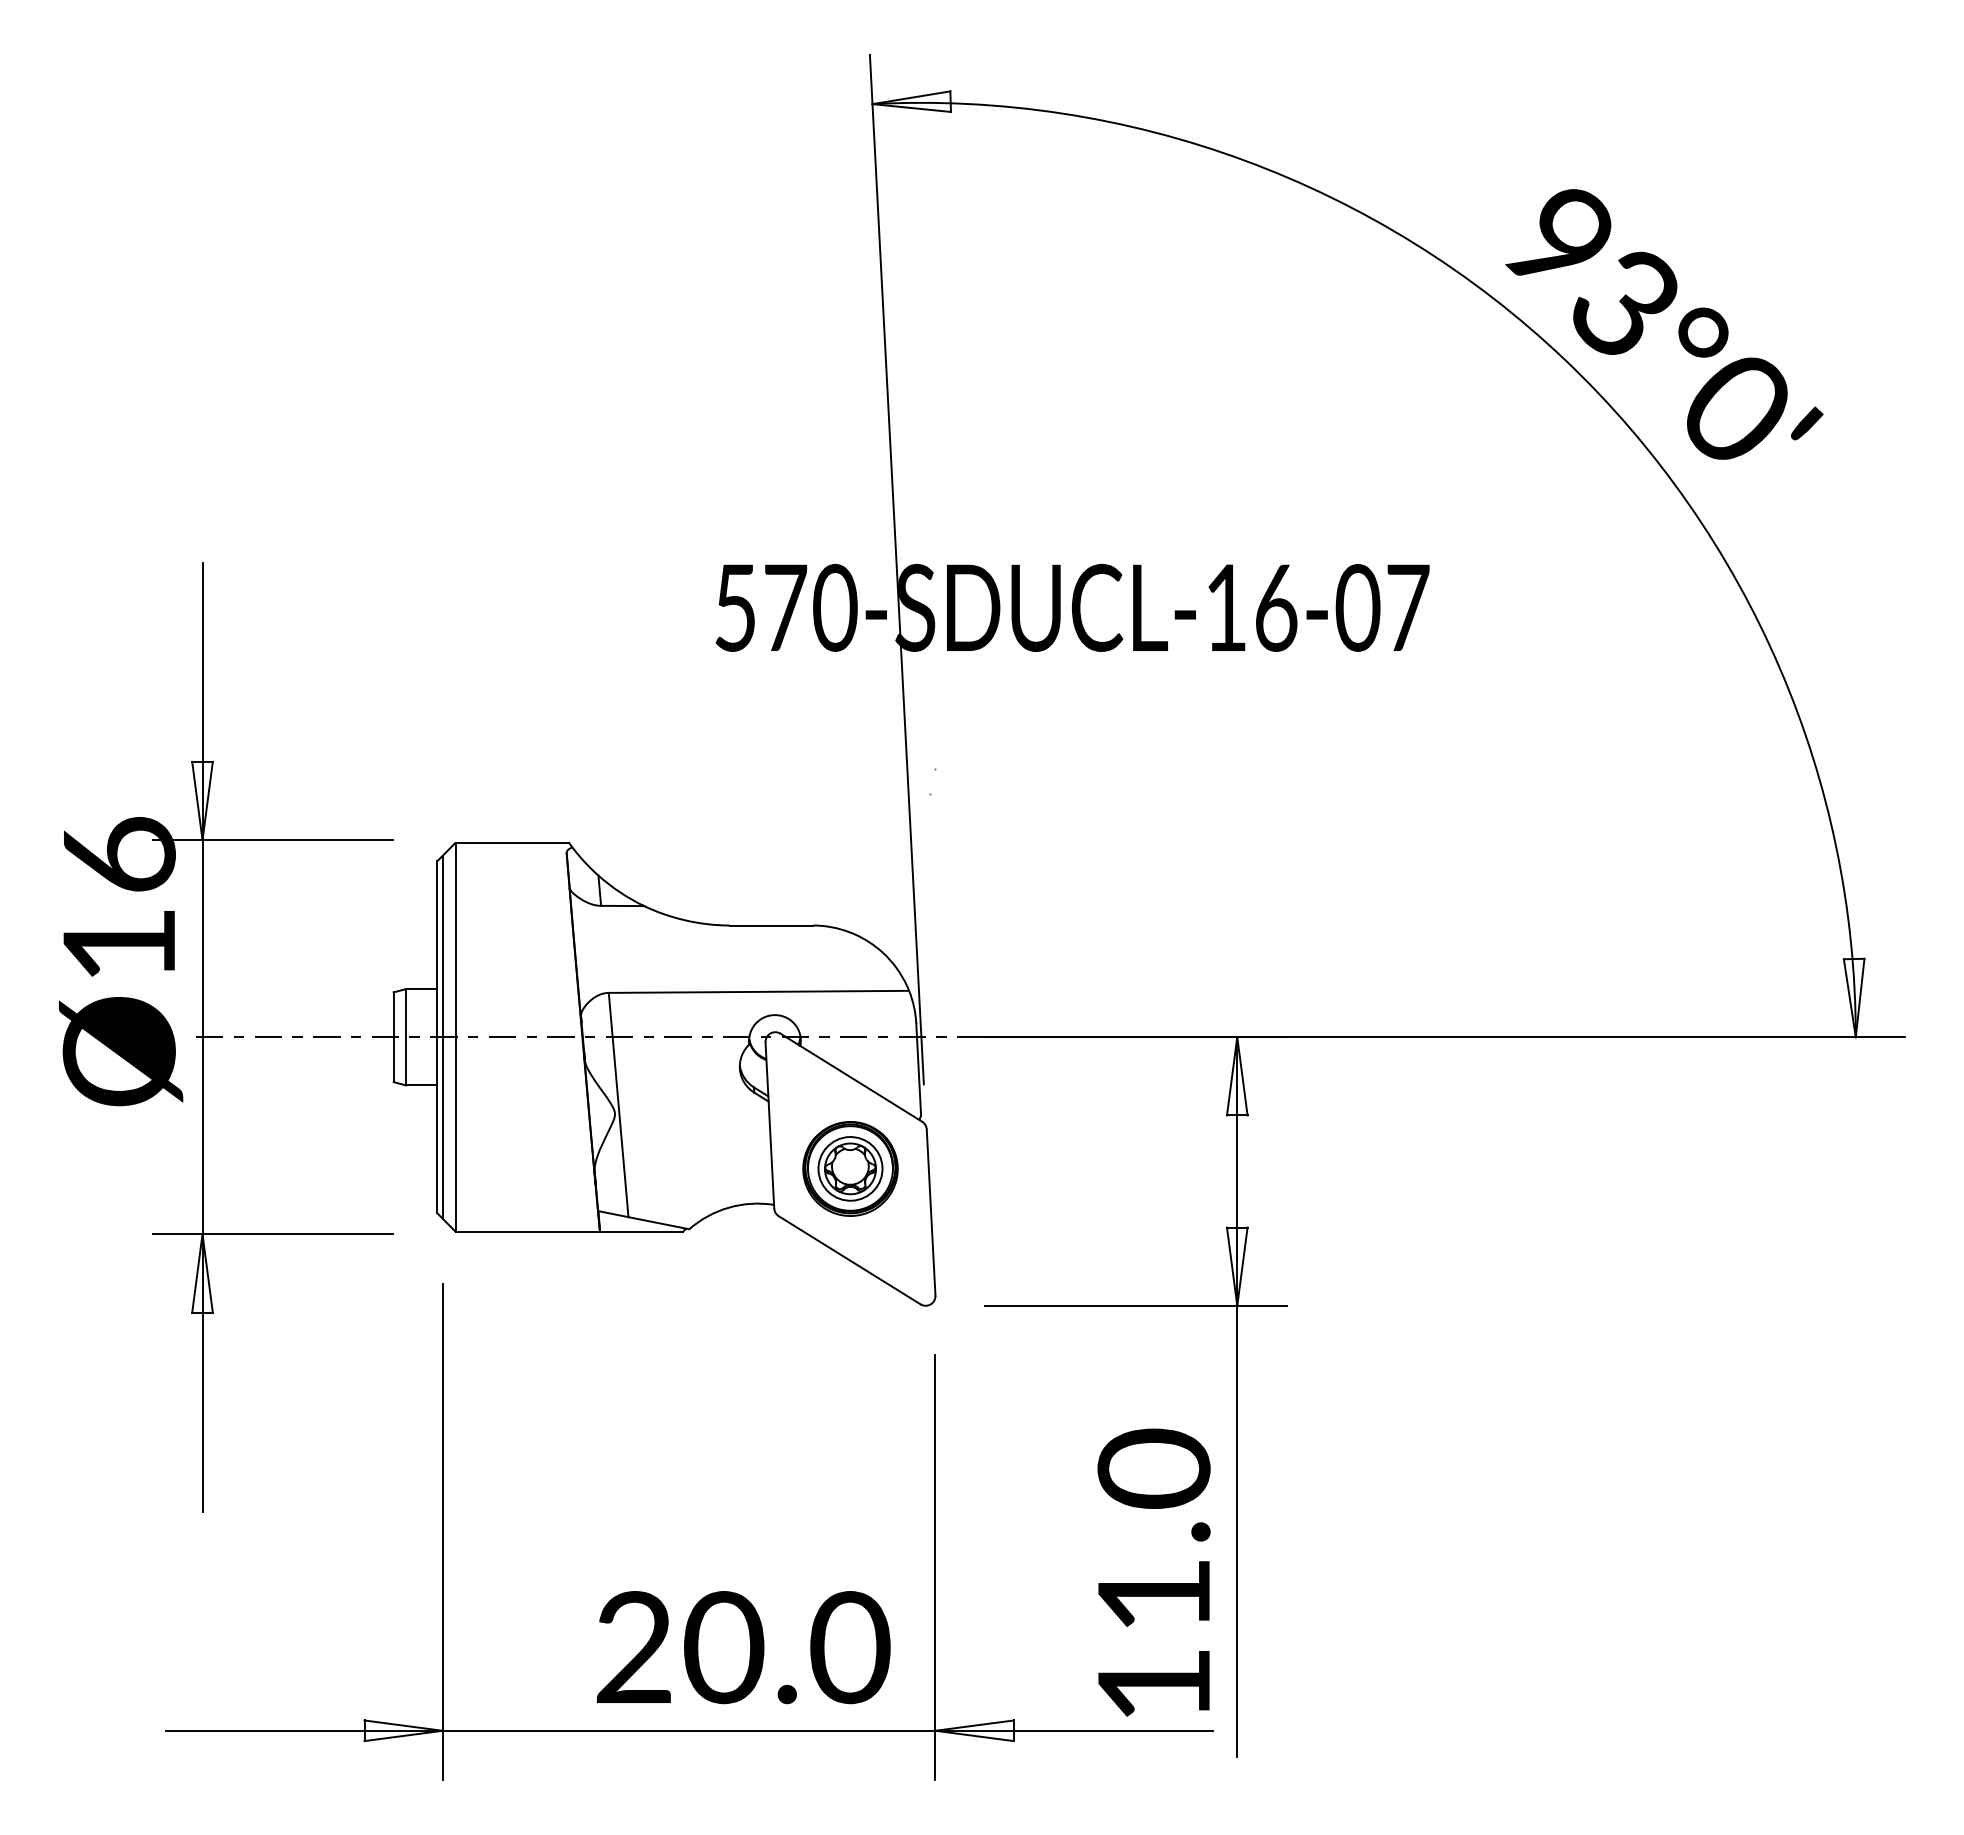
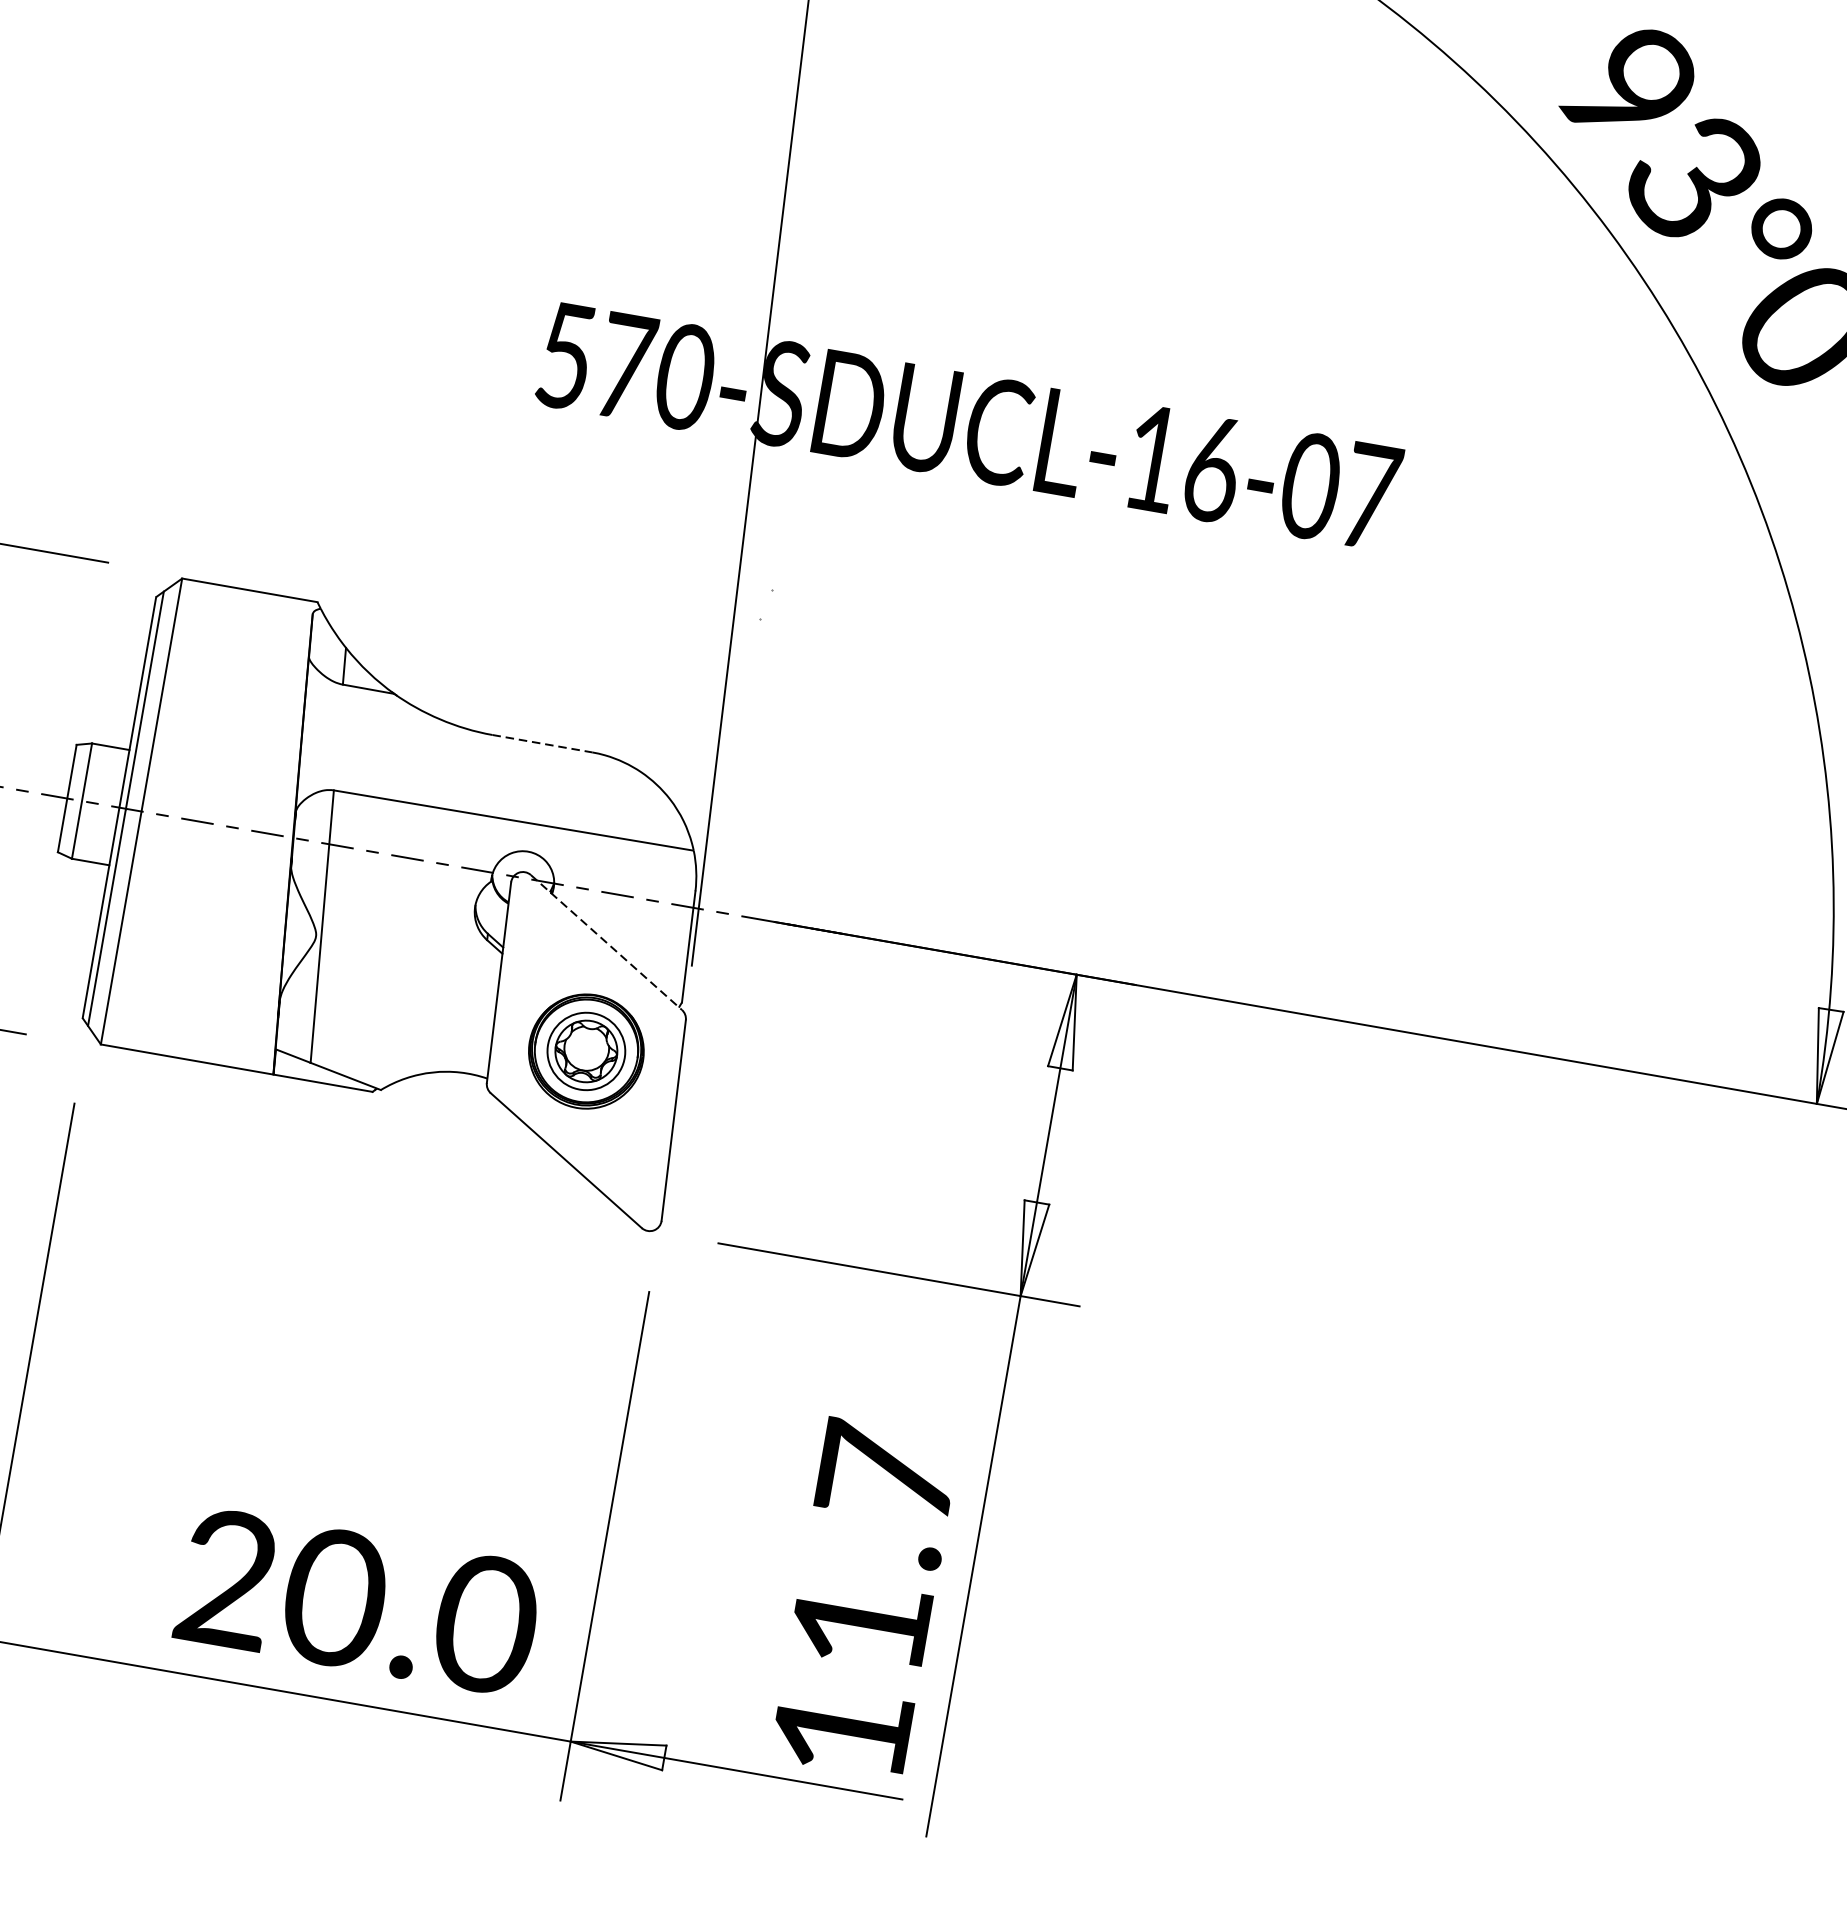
line: (771, 925) -> (542, 743), solid -> dashed
line: (851, 1077) -> (606, 942), solid -> dashed
text: (1153, 1468) -> (886, 1473), 11.0 -> 11.7

